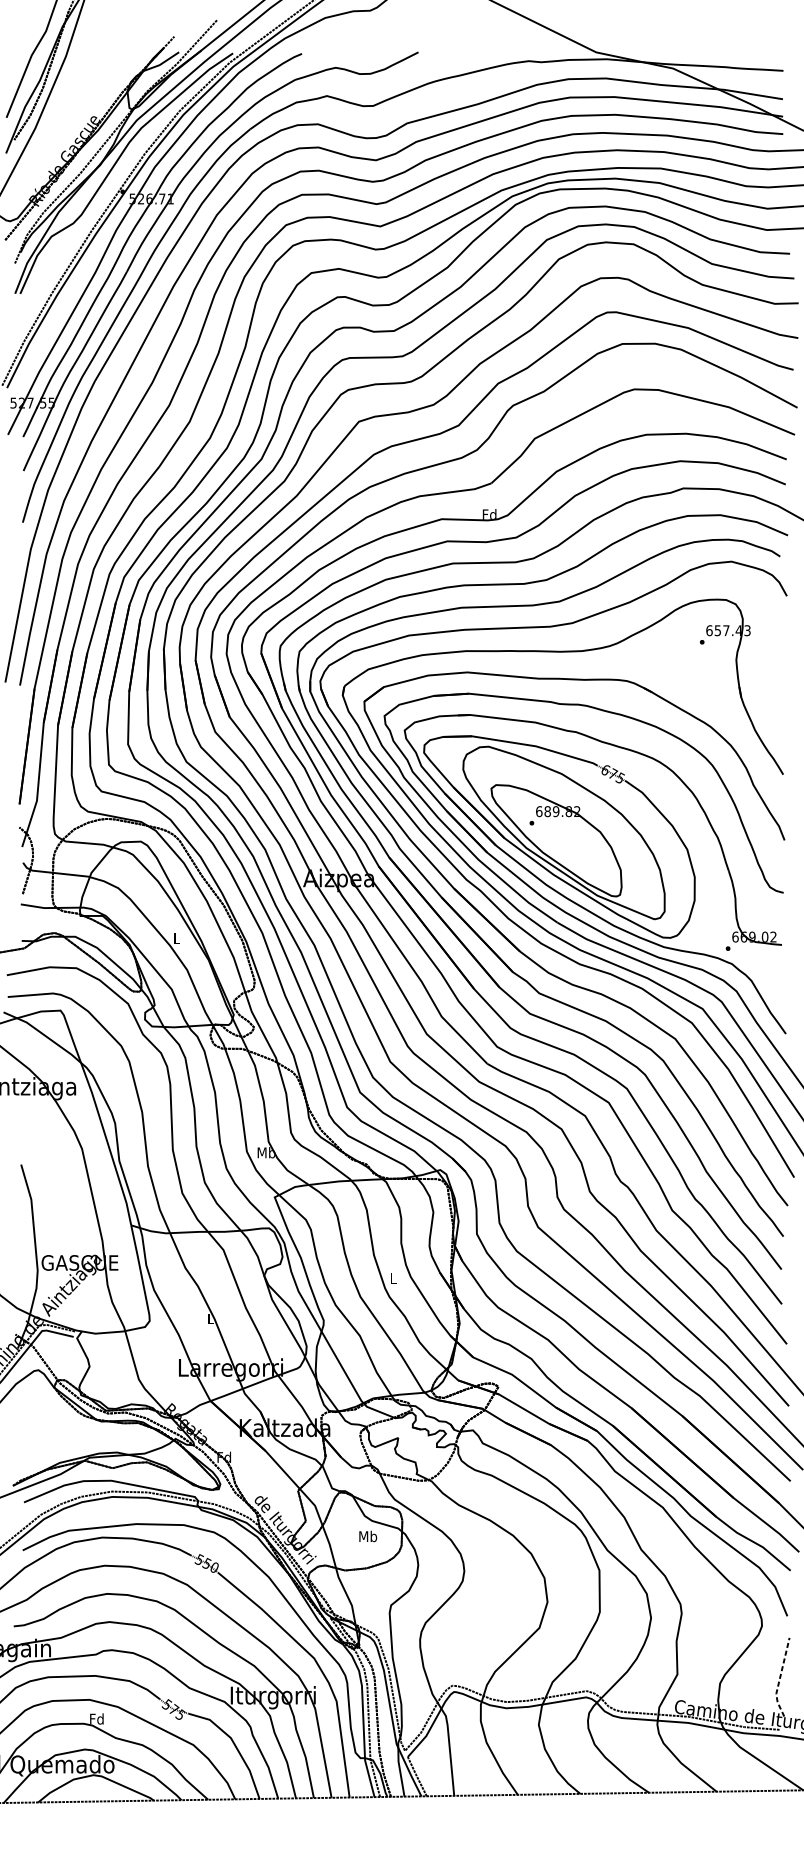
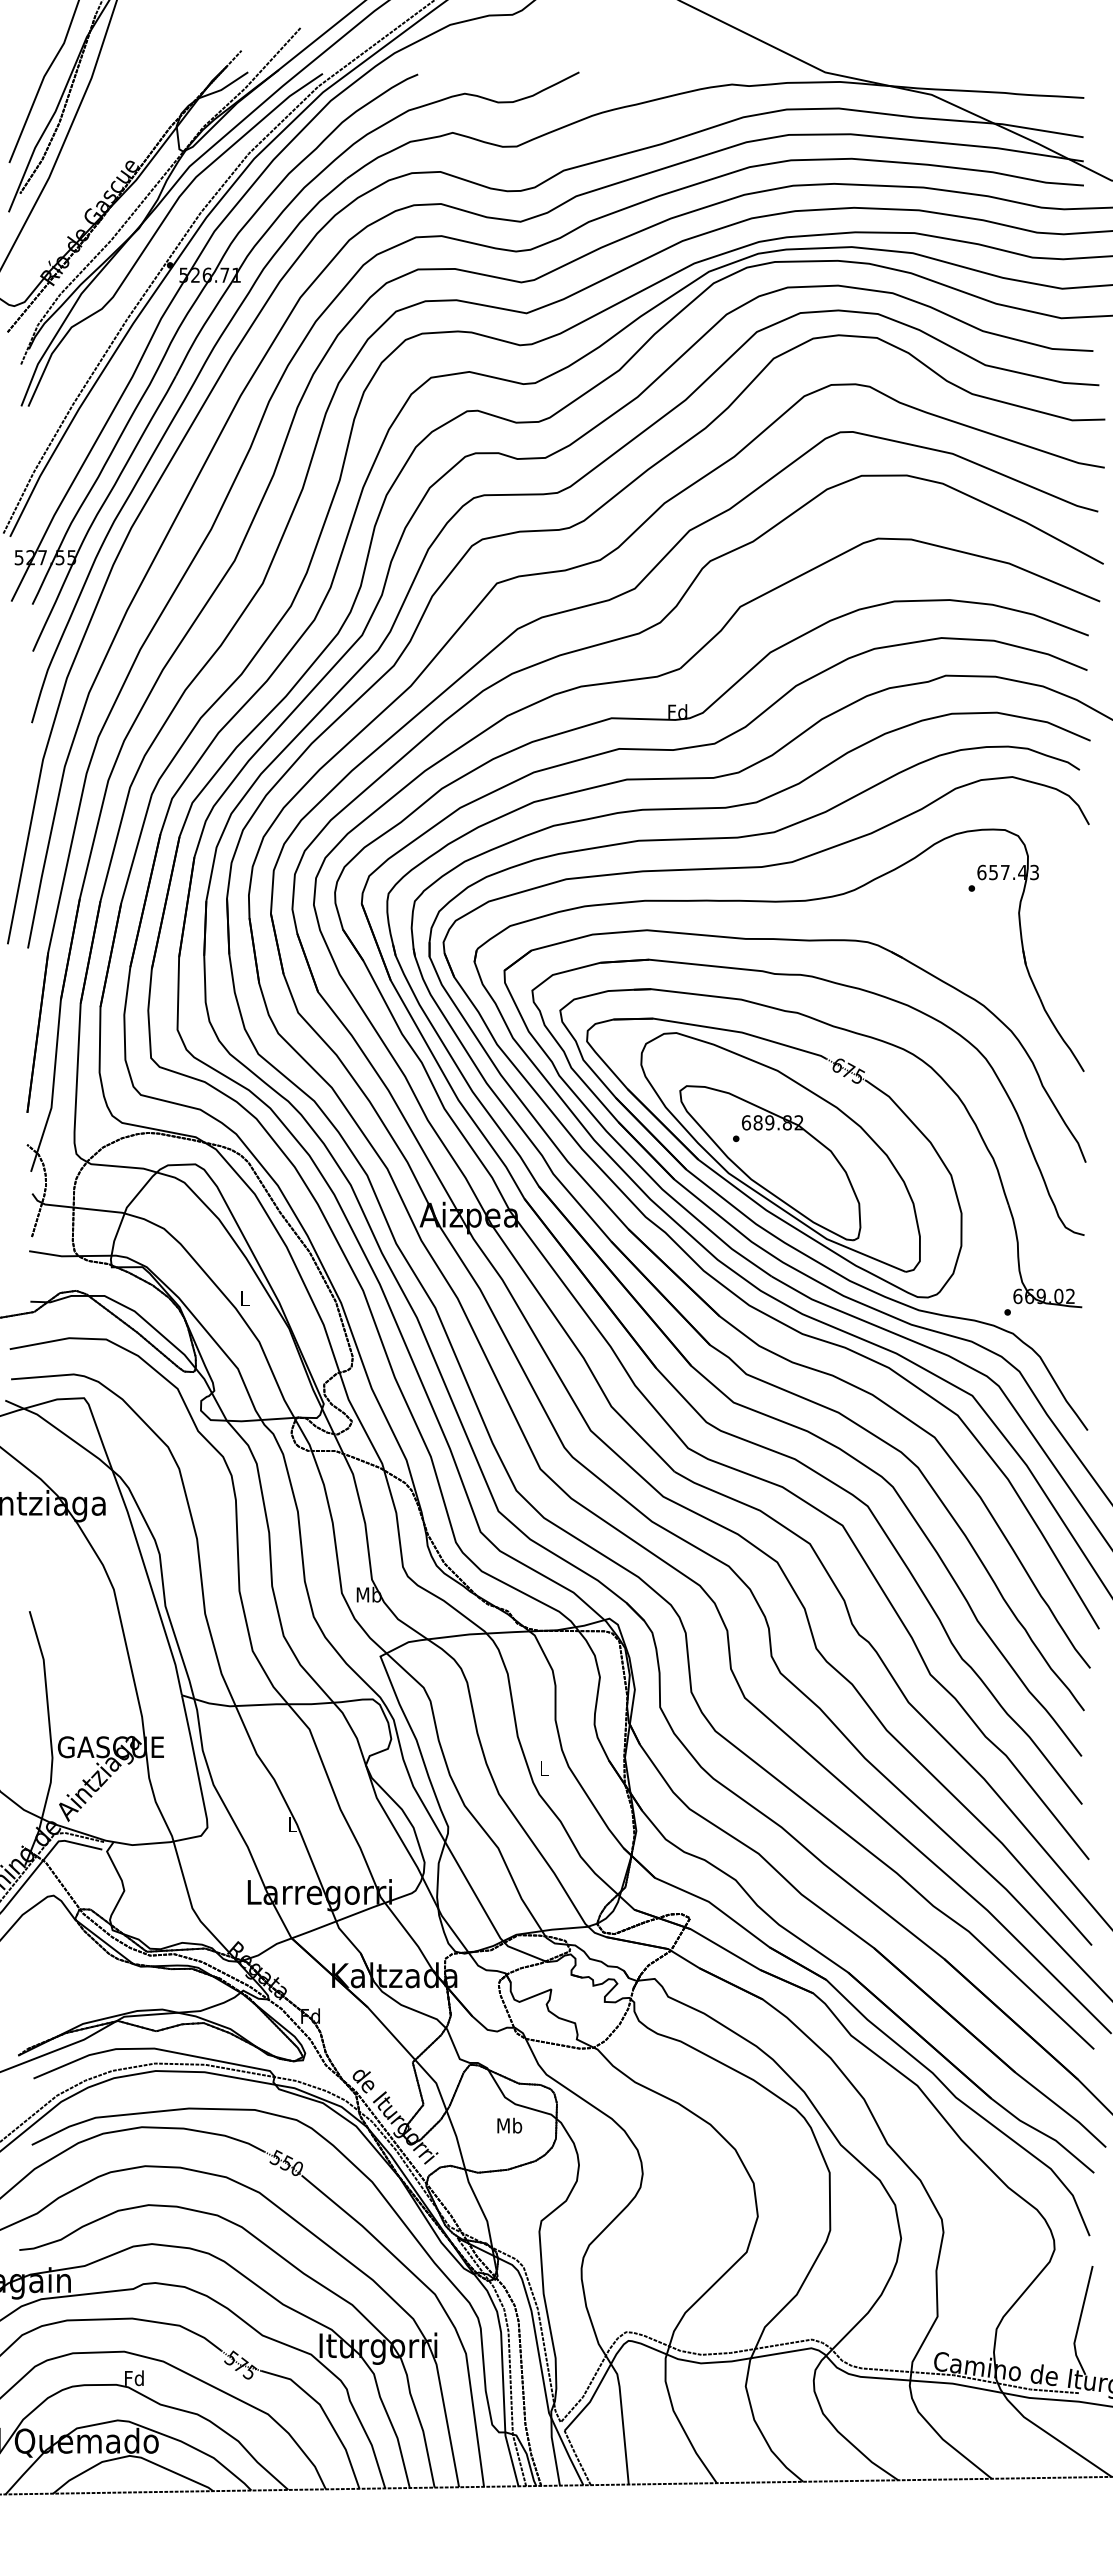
line: (780, 1678) -> (1079, 2322), dashed -> solid

